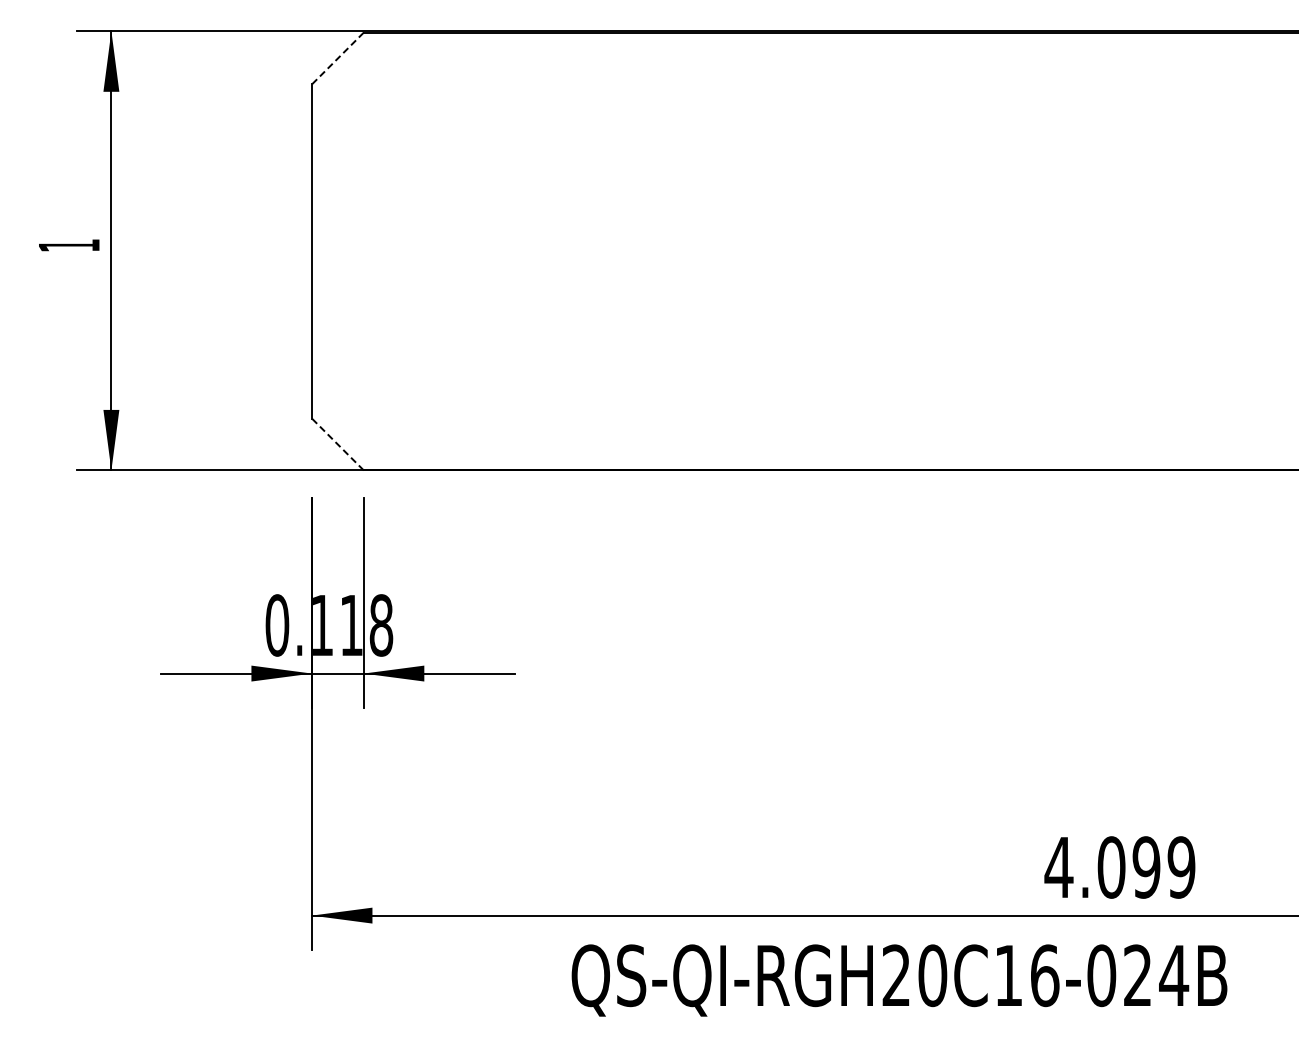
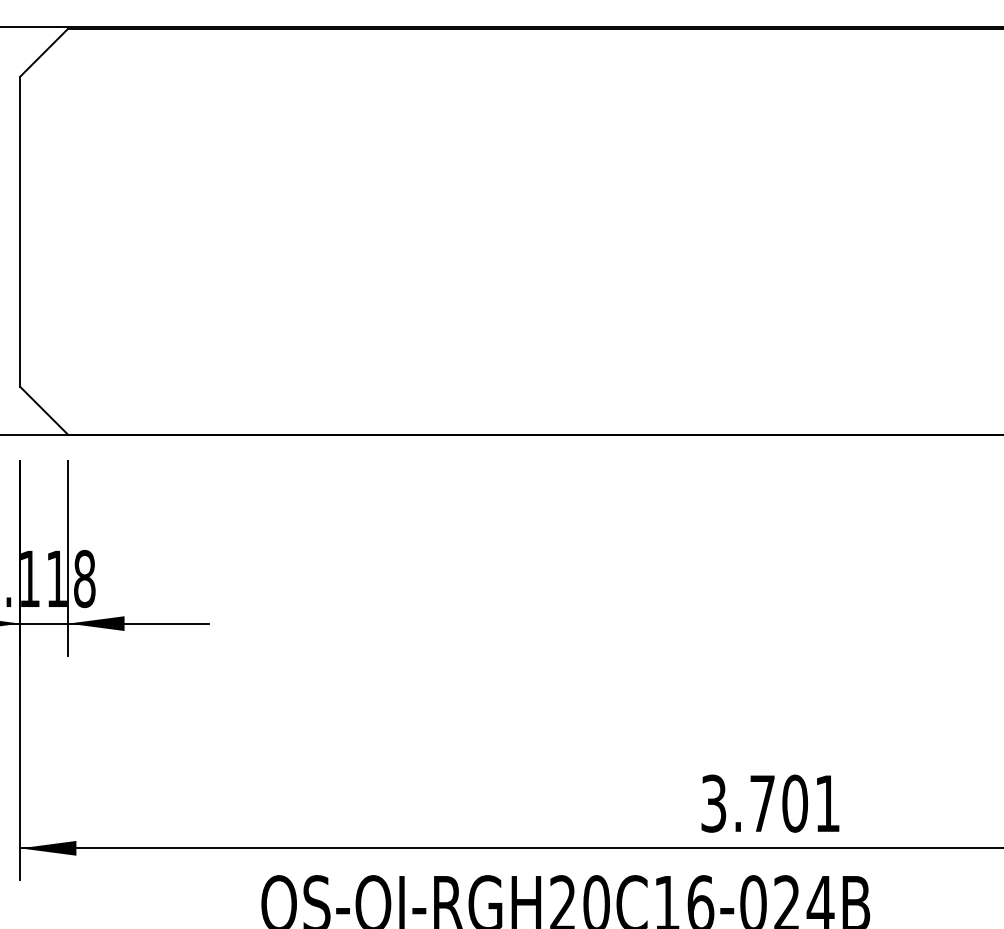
line: (337, 58) -> (43, 52), dashed -> solid
line: (337, 444) -> (43, 410), dashed -> solid
text: (1119, 867) -> (769, 803), 4.099 -> 3.701

